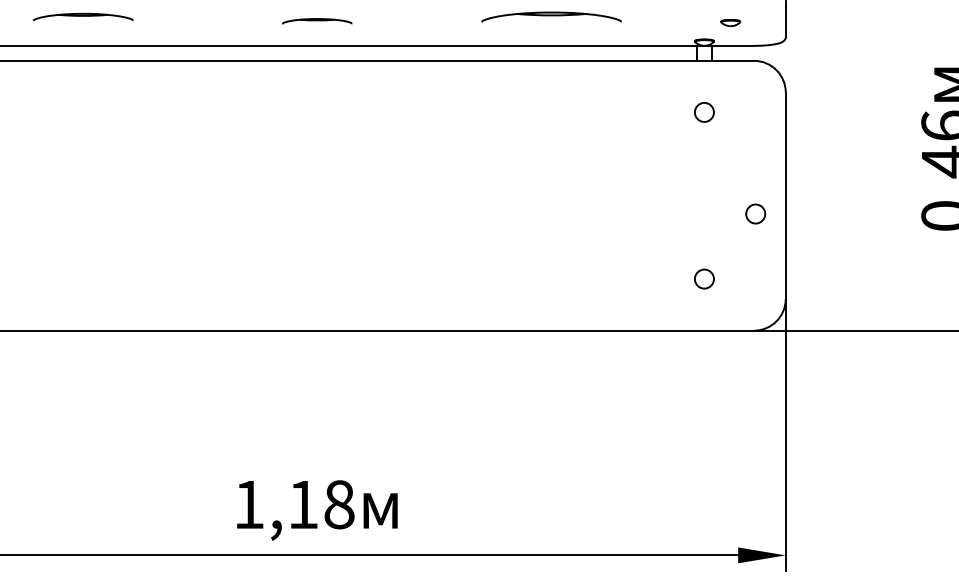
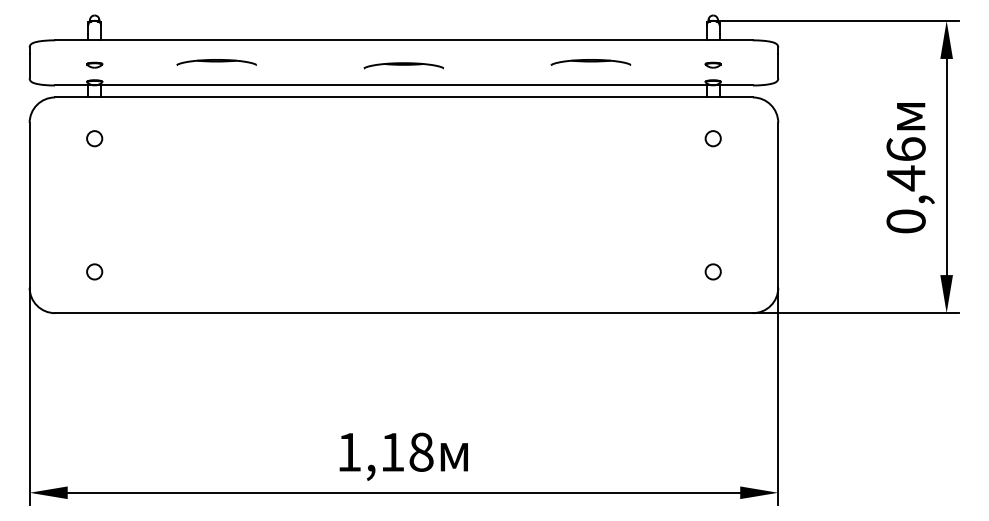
part: (550, 17) -> (590, 62), size x0.71
part: (316, 20) -> (403, 65), size x1.43
part: (729, 22) -> (712, 64), moved
circle: (754, 213) -> (753, 219), removed

